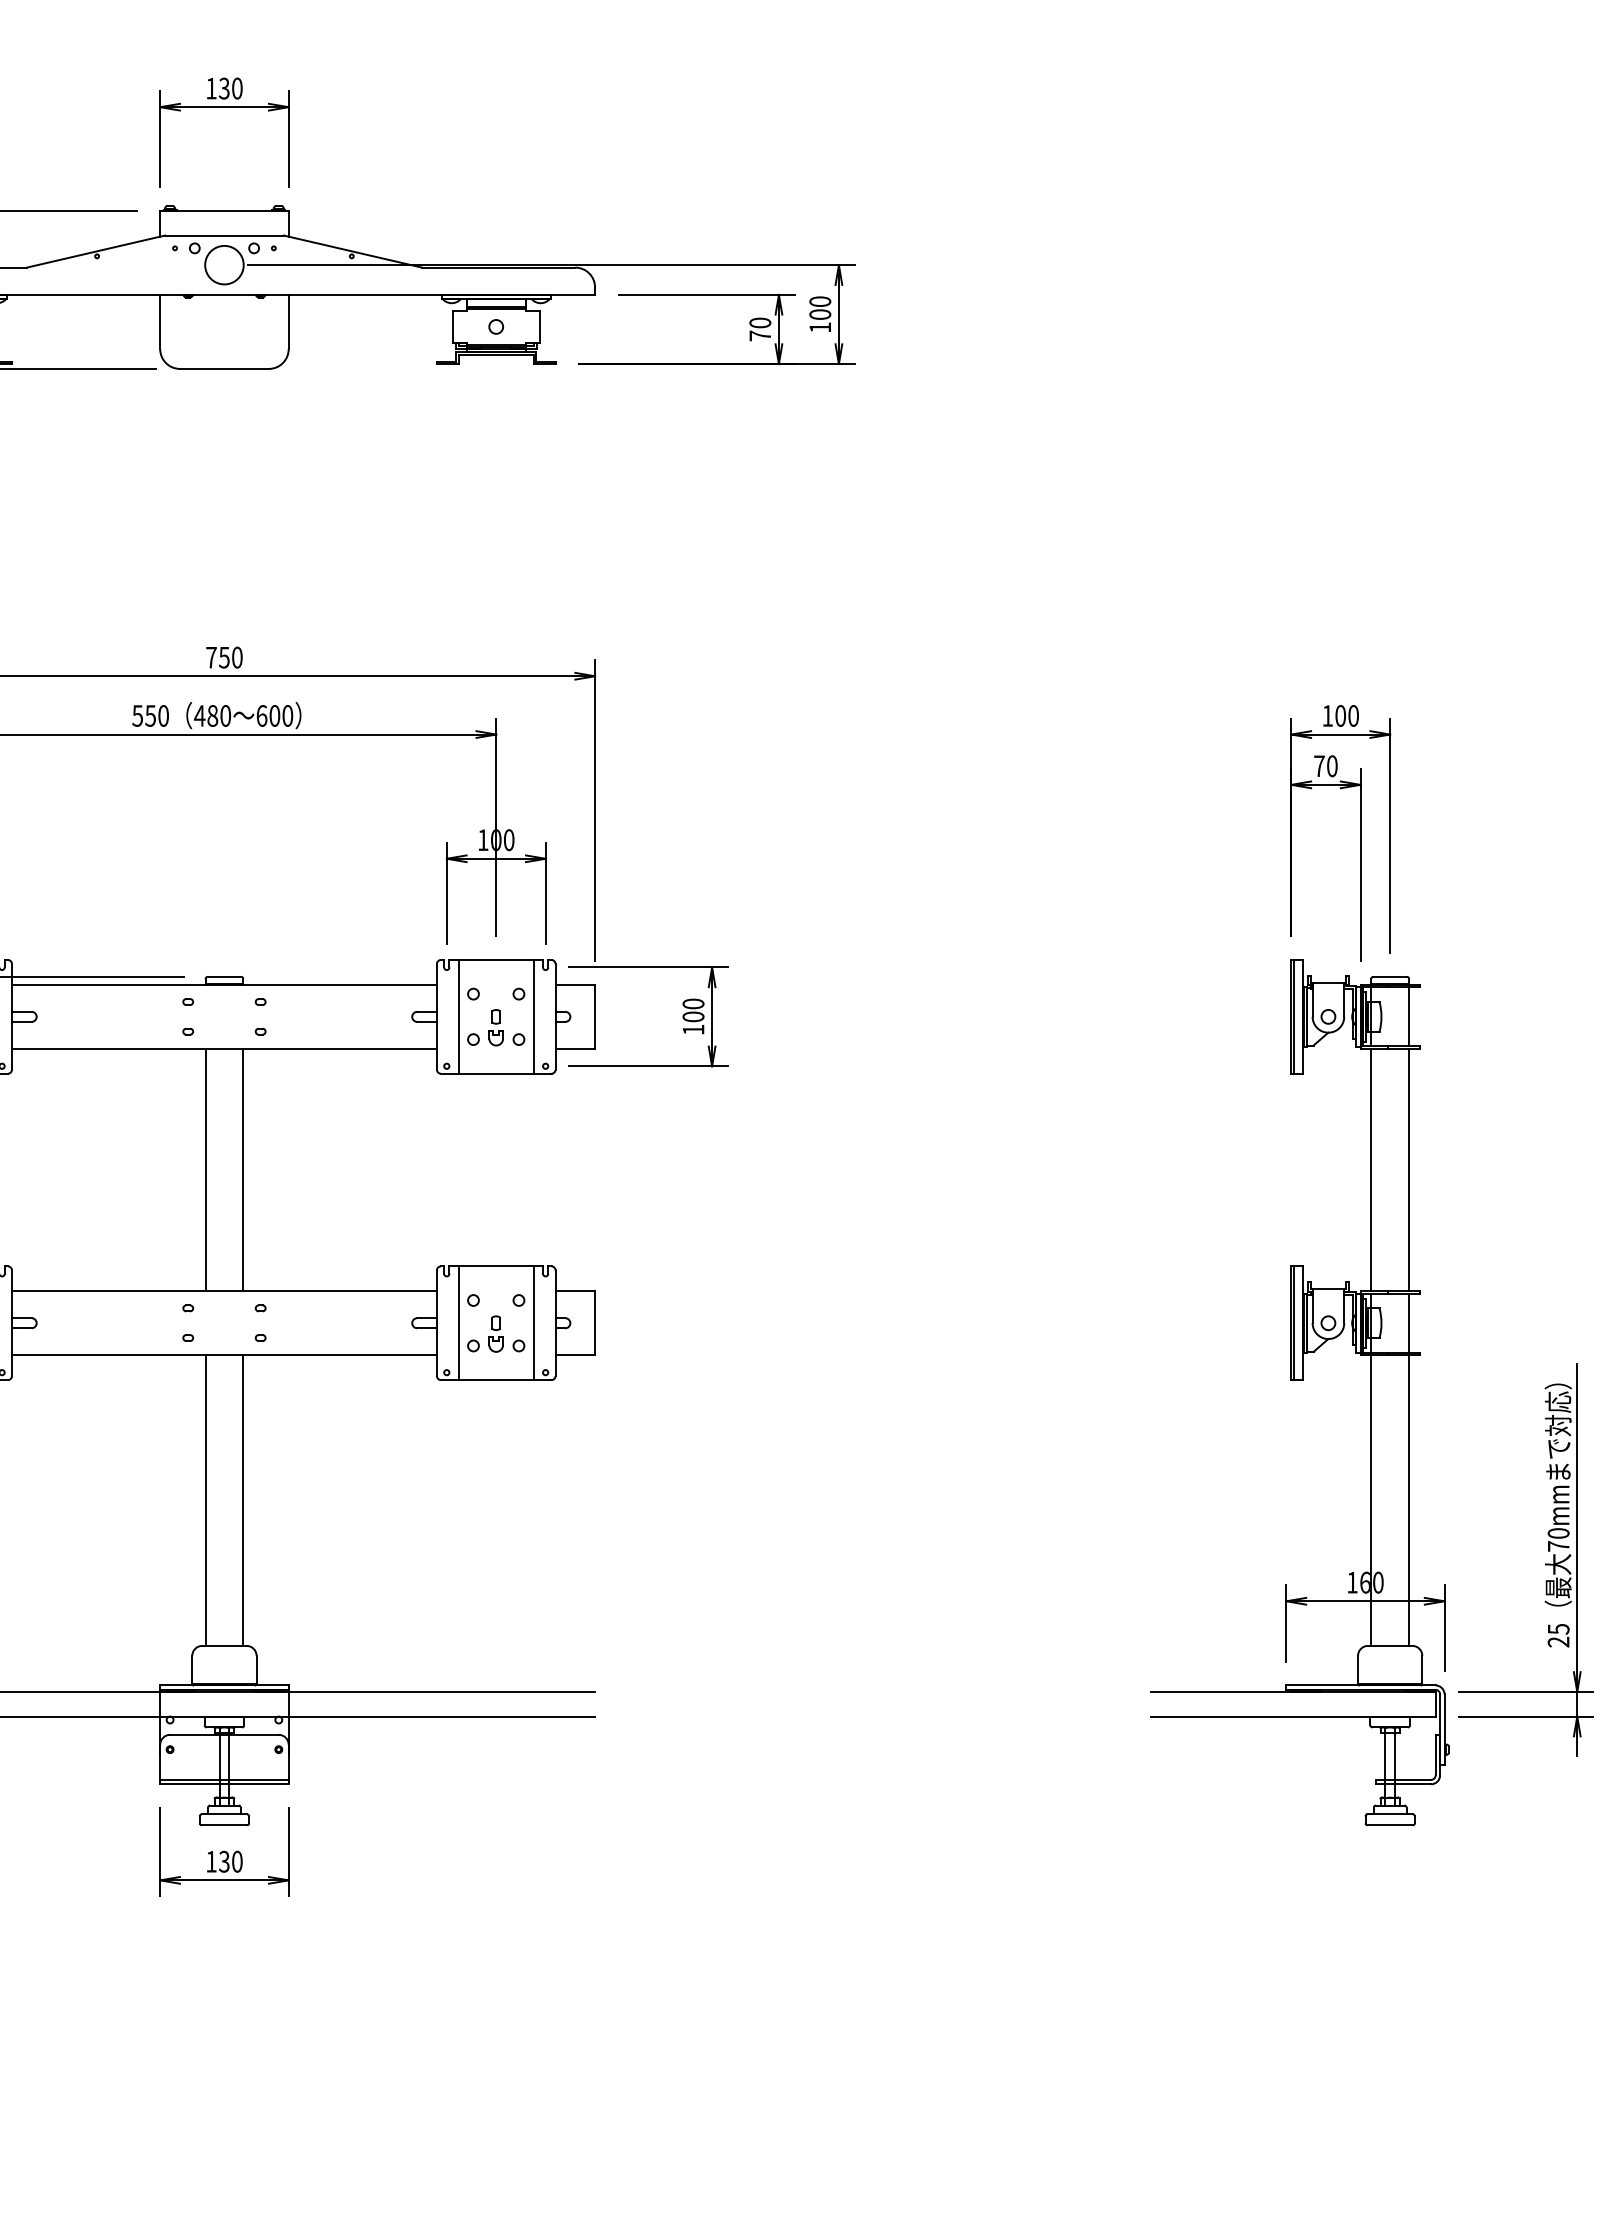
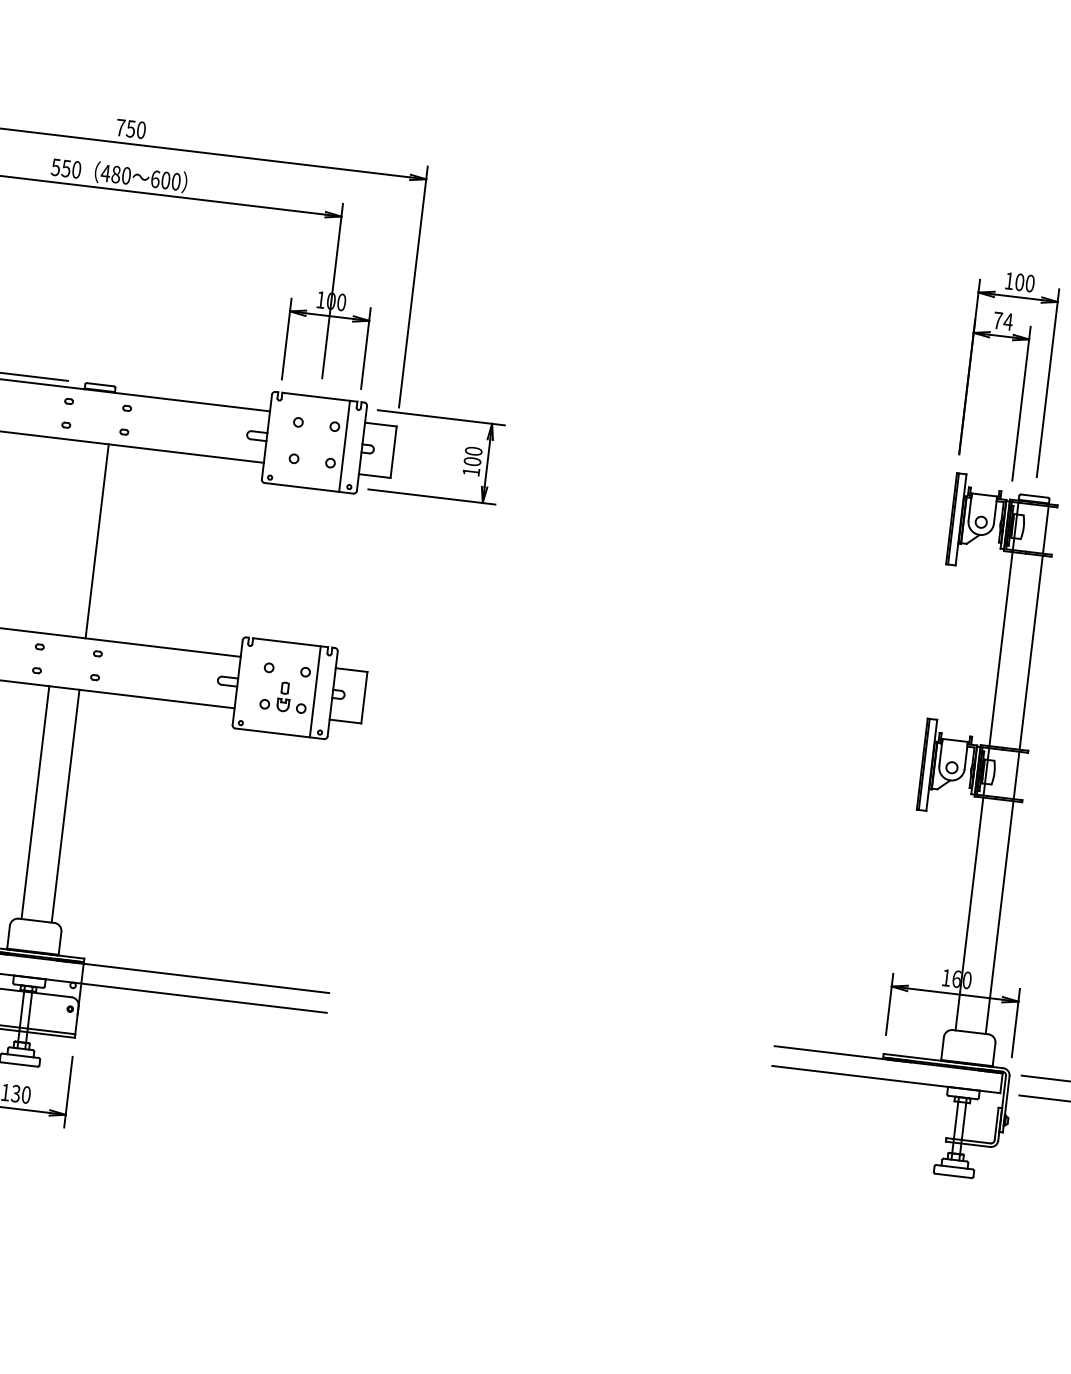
text: (1332, 766) -> (1008, 322), 70 -> 74
line: (458, 1016) -> (284, 438), removed
part: (495, 1027) -> (312, 451), removed
line: (205, 1169) -> (66, 537), removed
line: (458, 1323) -> (254, 684), removed

